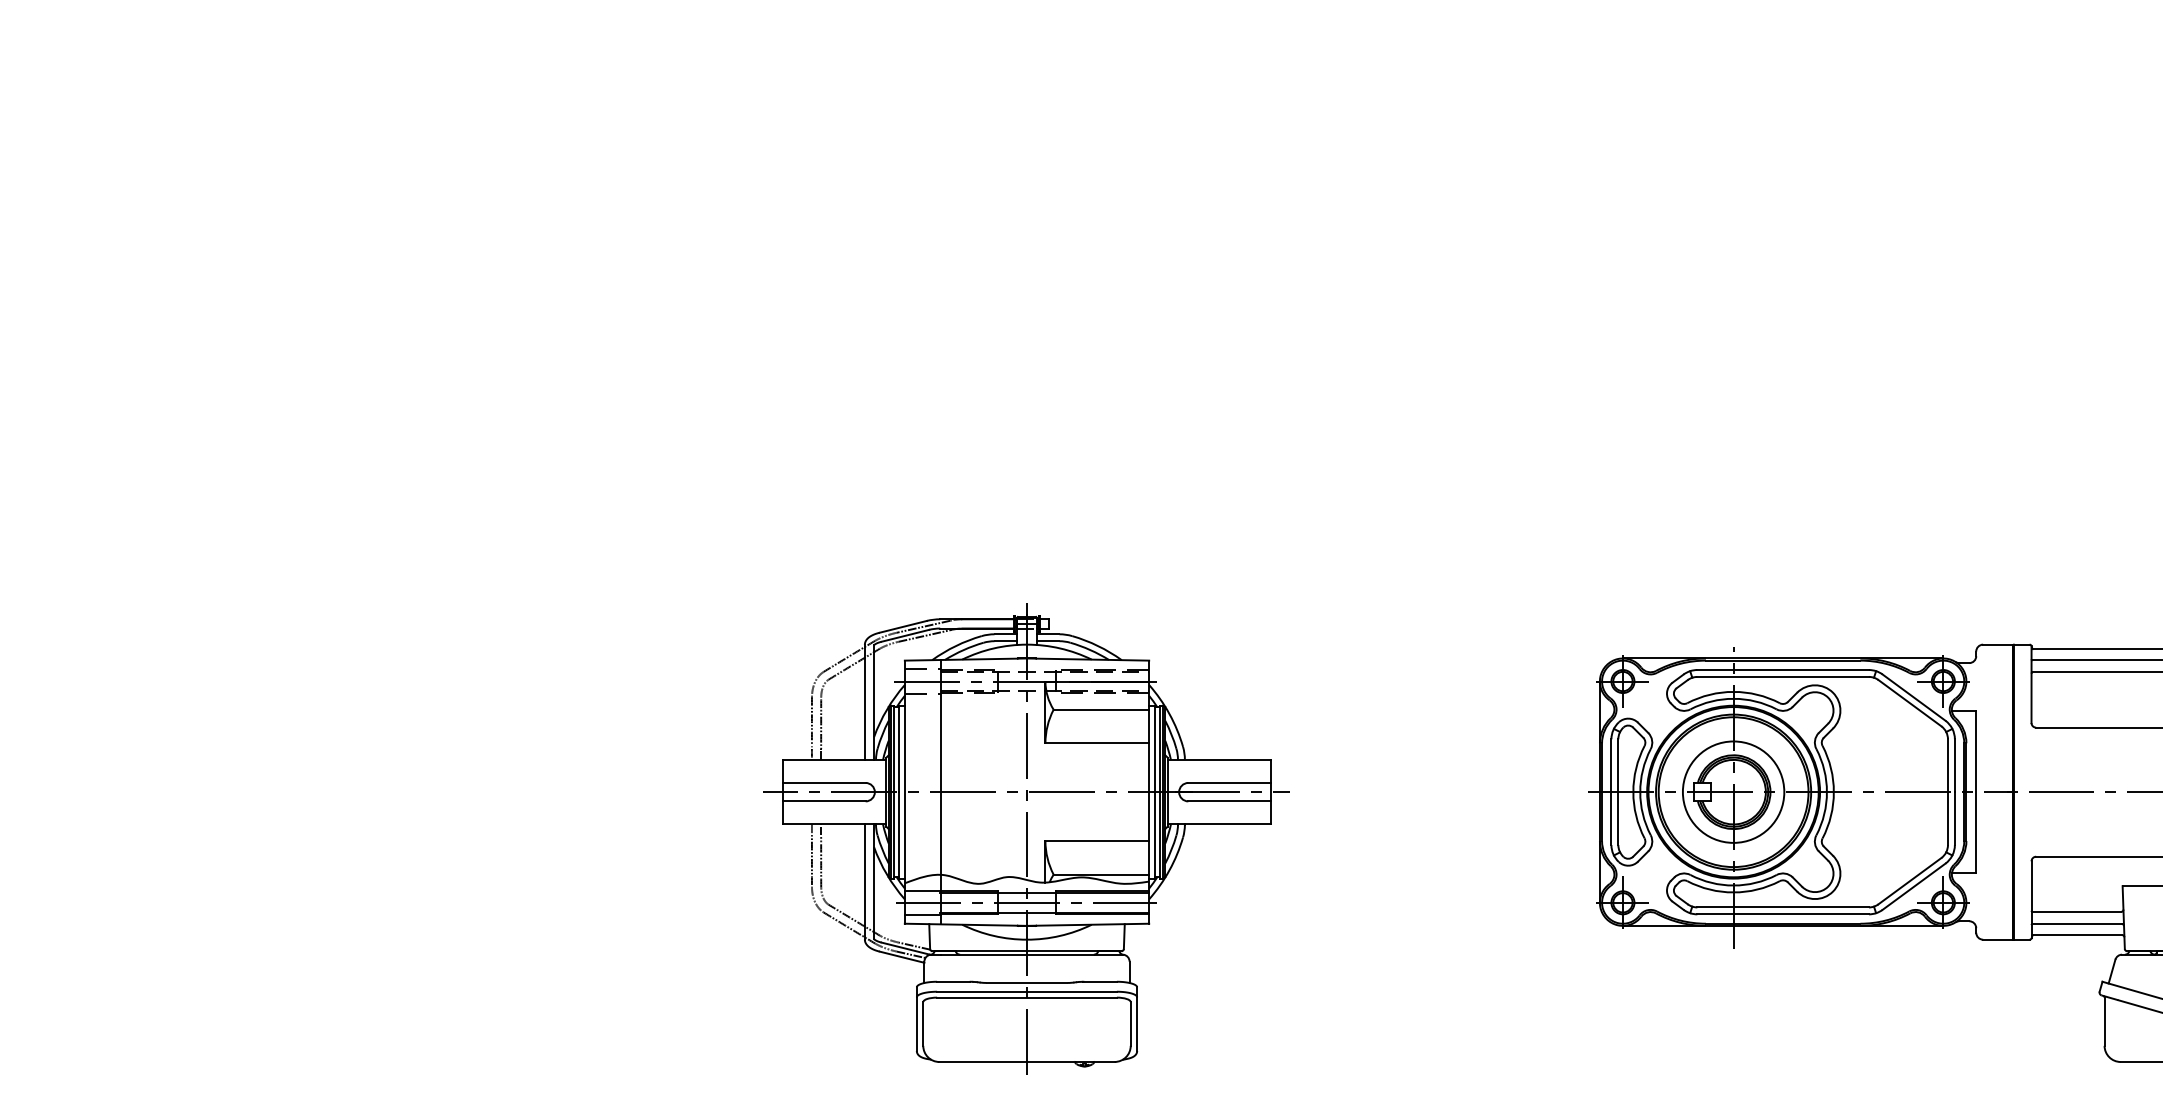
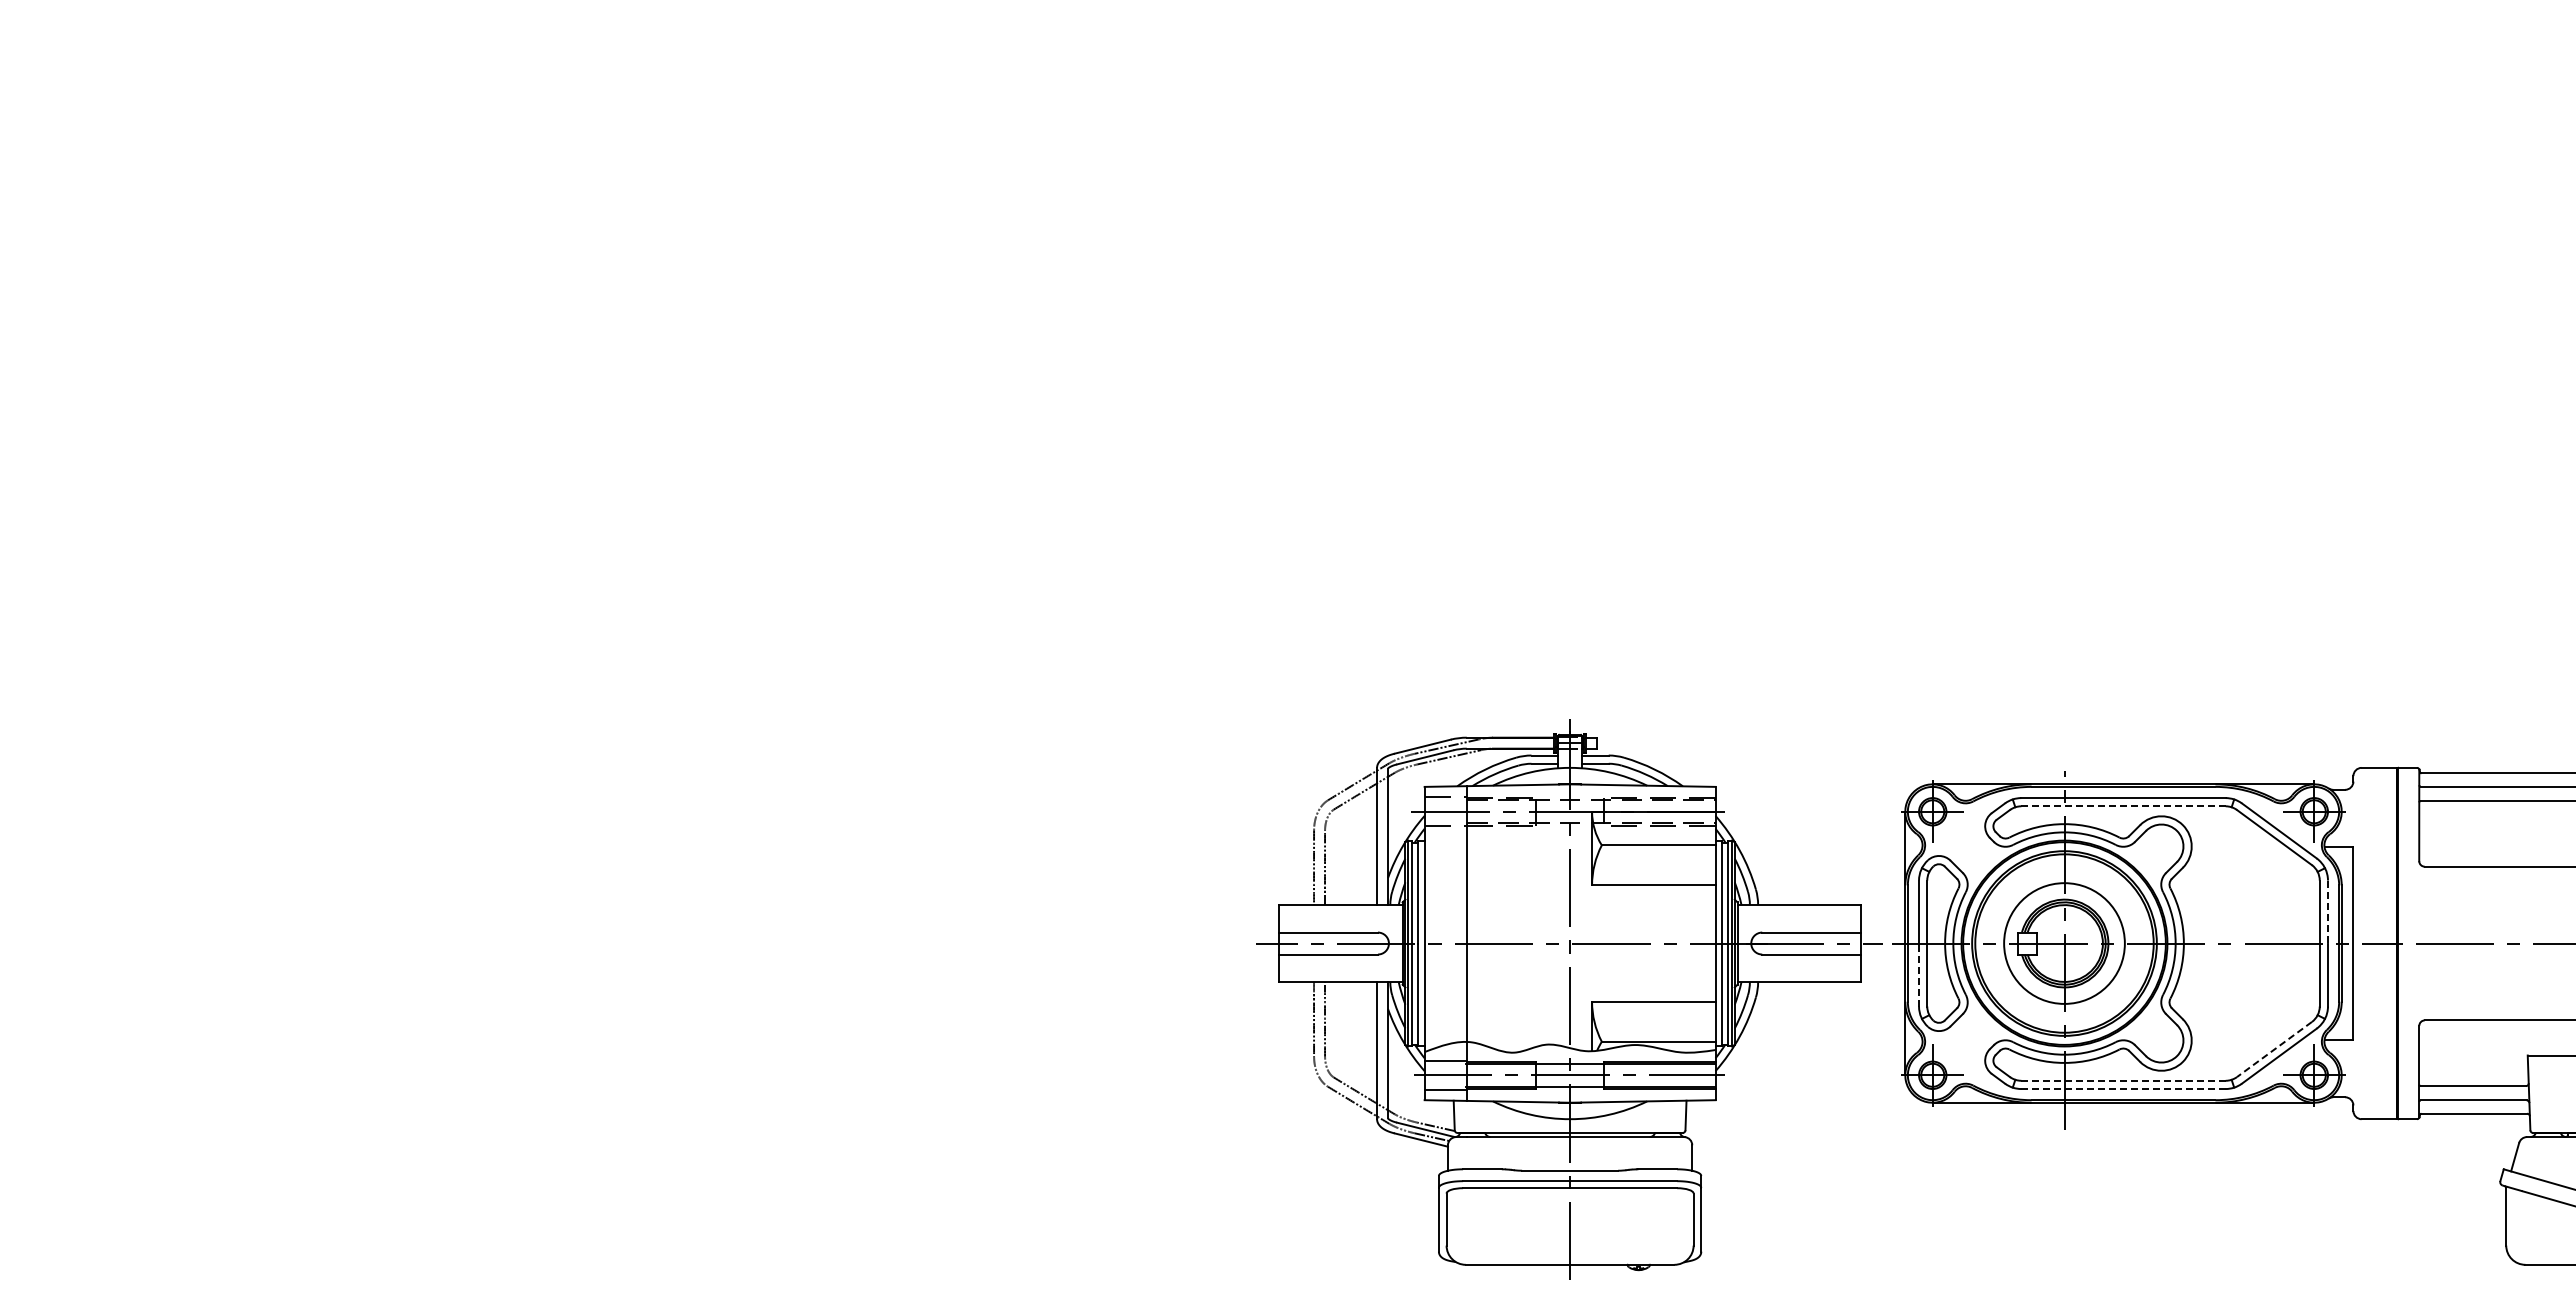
line: (1783, 677) -> (2124, 806), solid -> dashed
line: (1955, 766) -> (2328, 912), solid -> dashed
line: (1611, 818) -> (1919, 974), solid -> dashed
part: (1026, 839) -> (1569, 999), moved
line: (1909, 881) -> (2274, 1049), solid -> dashed
line: (1783, 907) -> (2124, 1080), solid -> dashed
line: (1783, 914) -> (2124, 1089), solid -> dashed

